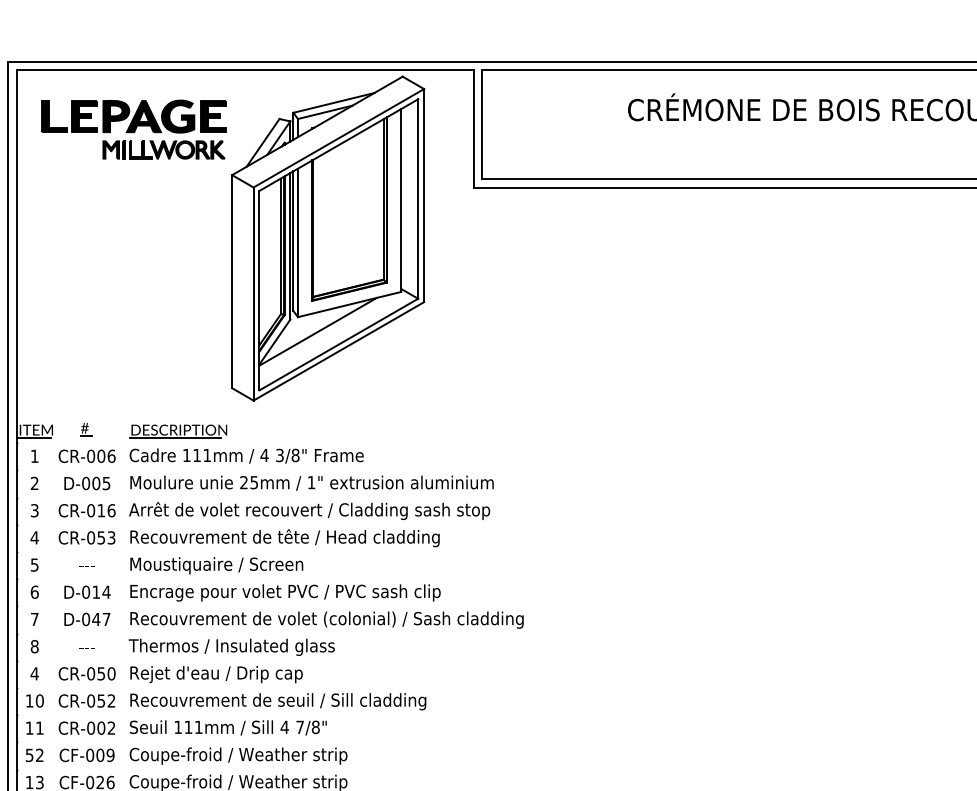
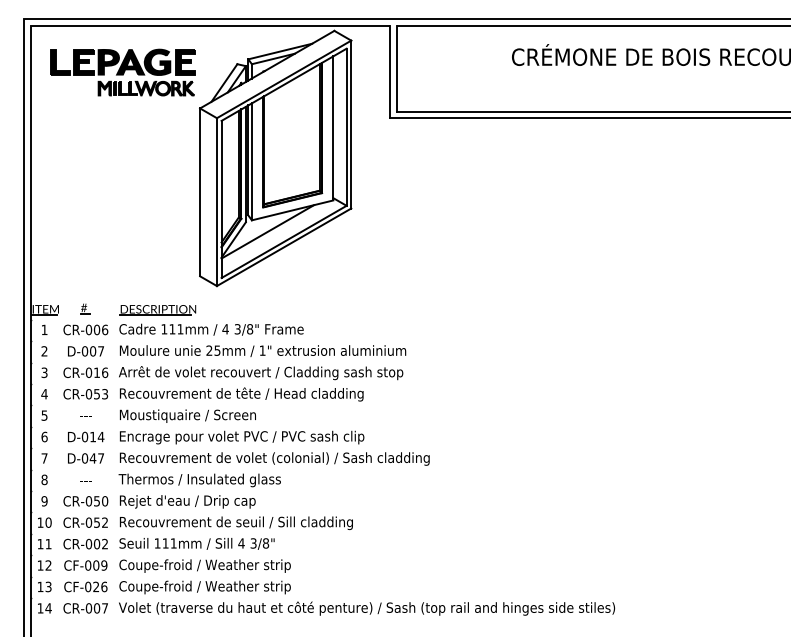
text: (107, 483) -> (101, 351), D-005 -> D-007
text: (34, 674) -> (44, 501), 4 -> 9
text: (299, 727) -> (253, 543), 7/8" -> 3/8"
text: (29, 755) -> (40, 565), 52 -> 12

